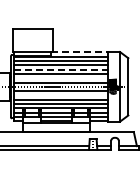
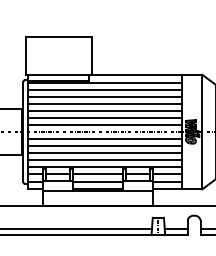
line: (79, 52) -> (135, 75), dashed -> solid
line: (60, 69) -> (104, 103), dashed -> solid
line: (60, 78) -> (104, 118), added
line: (60, 95) -> (104, 146), added

